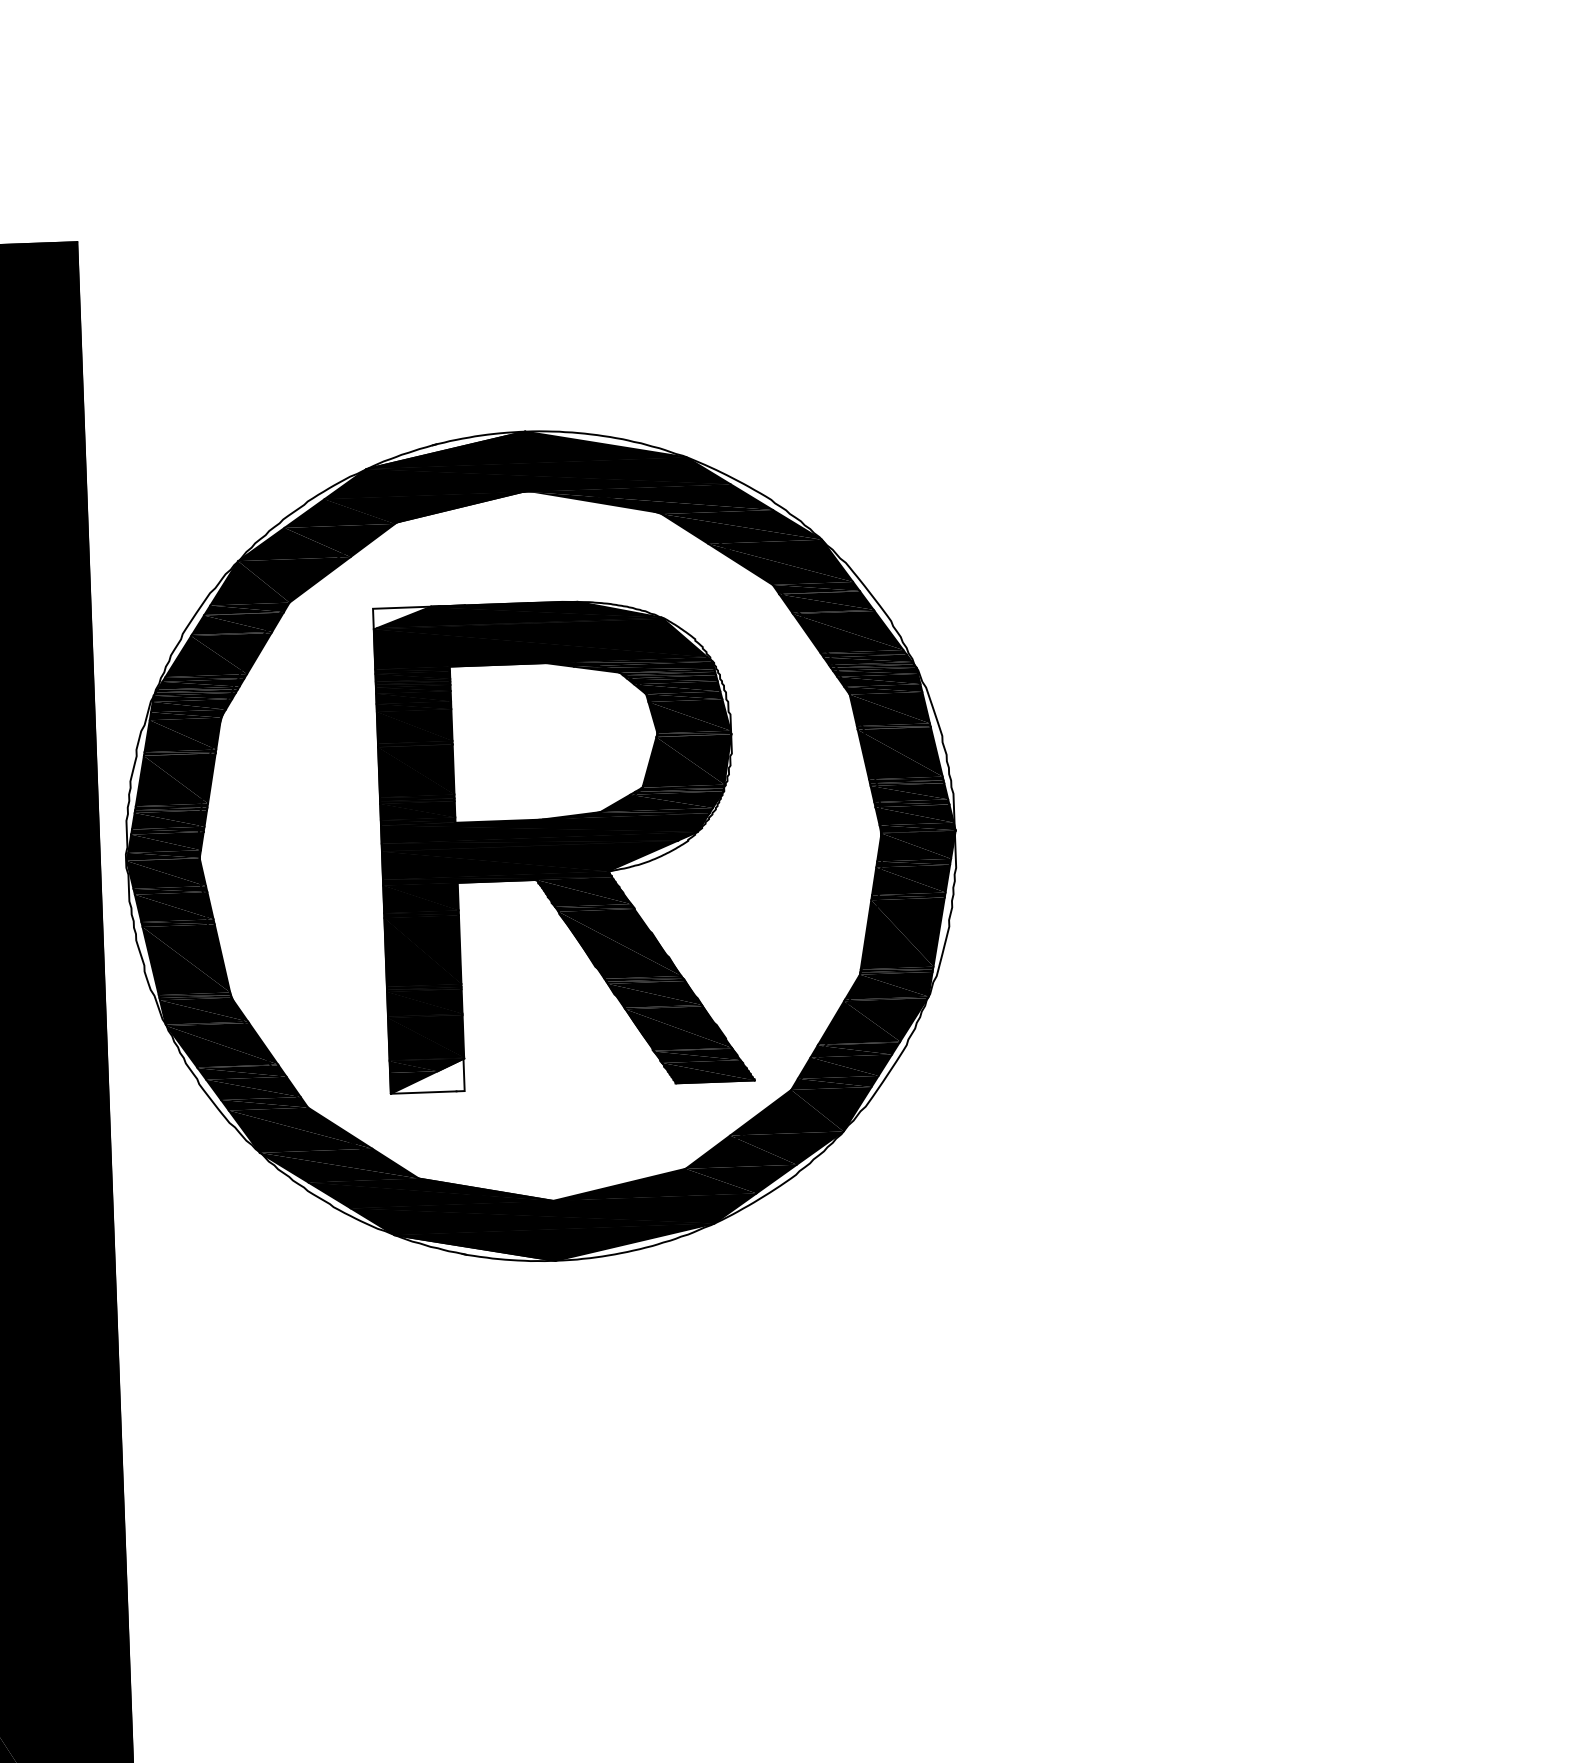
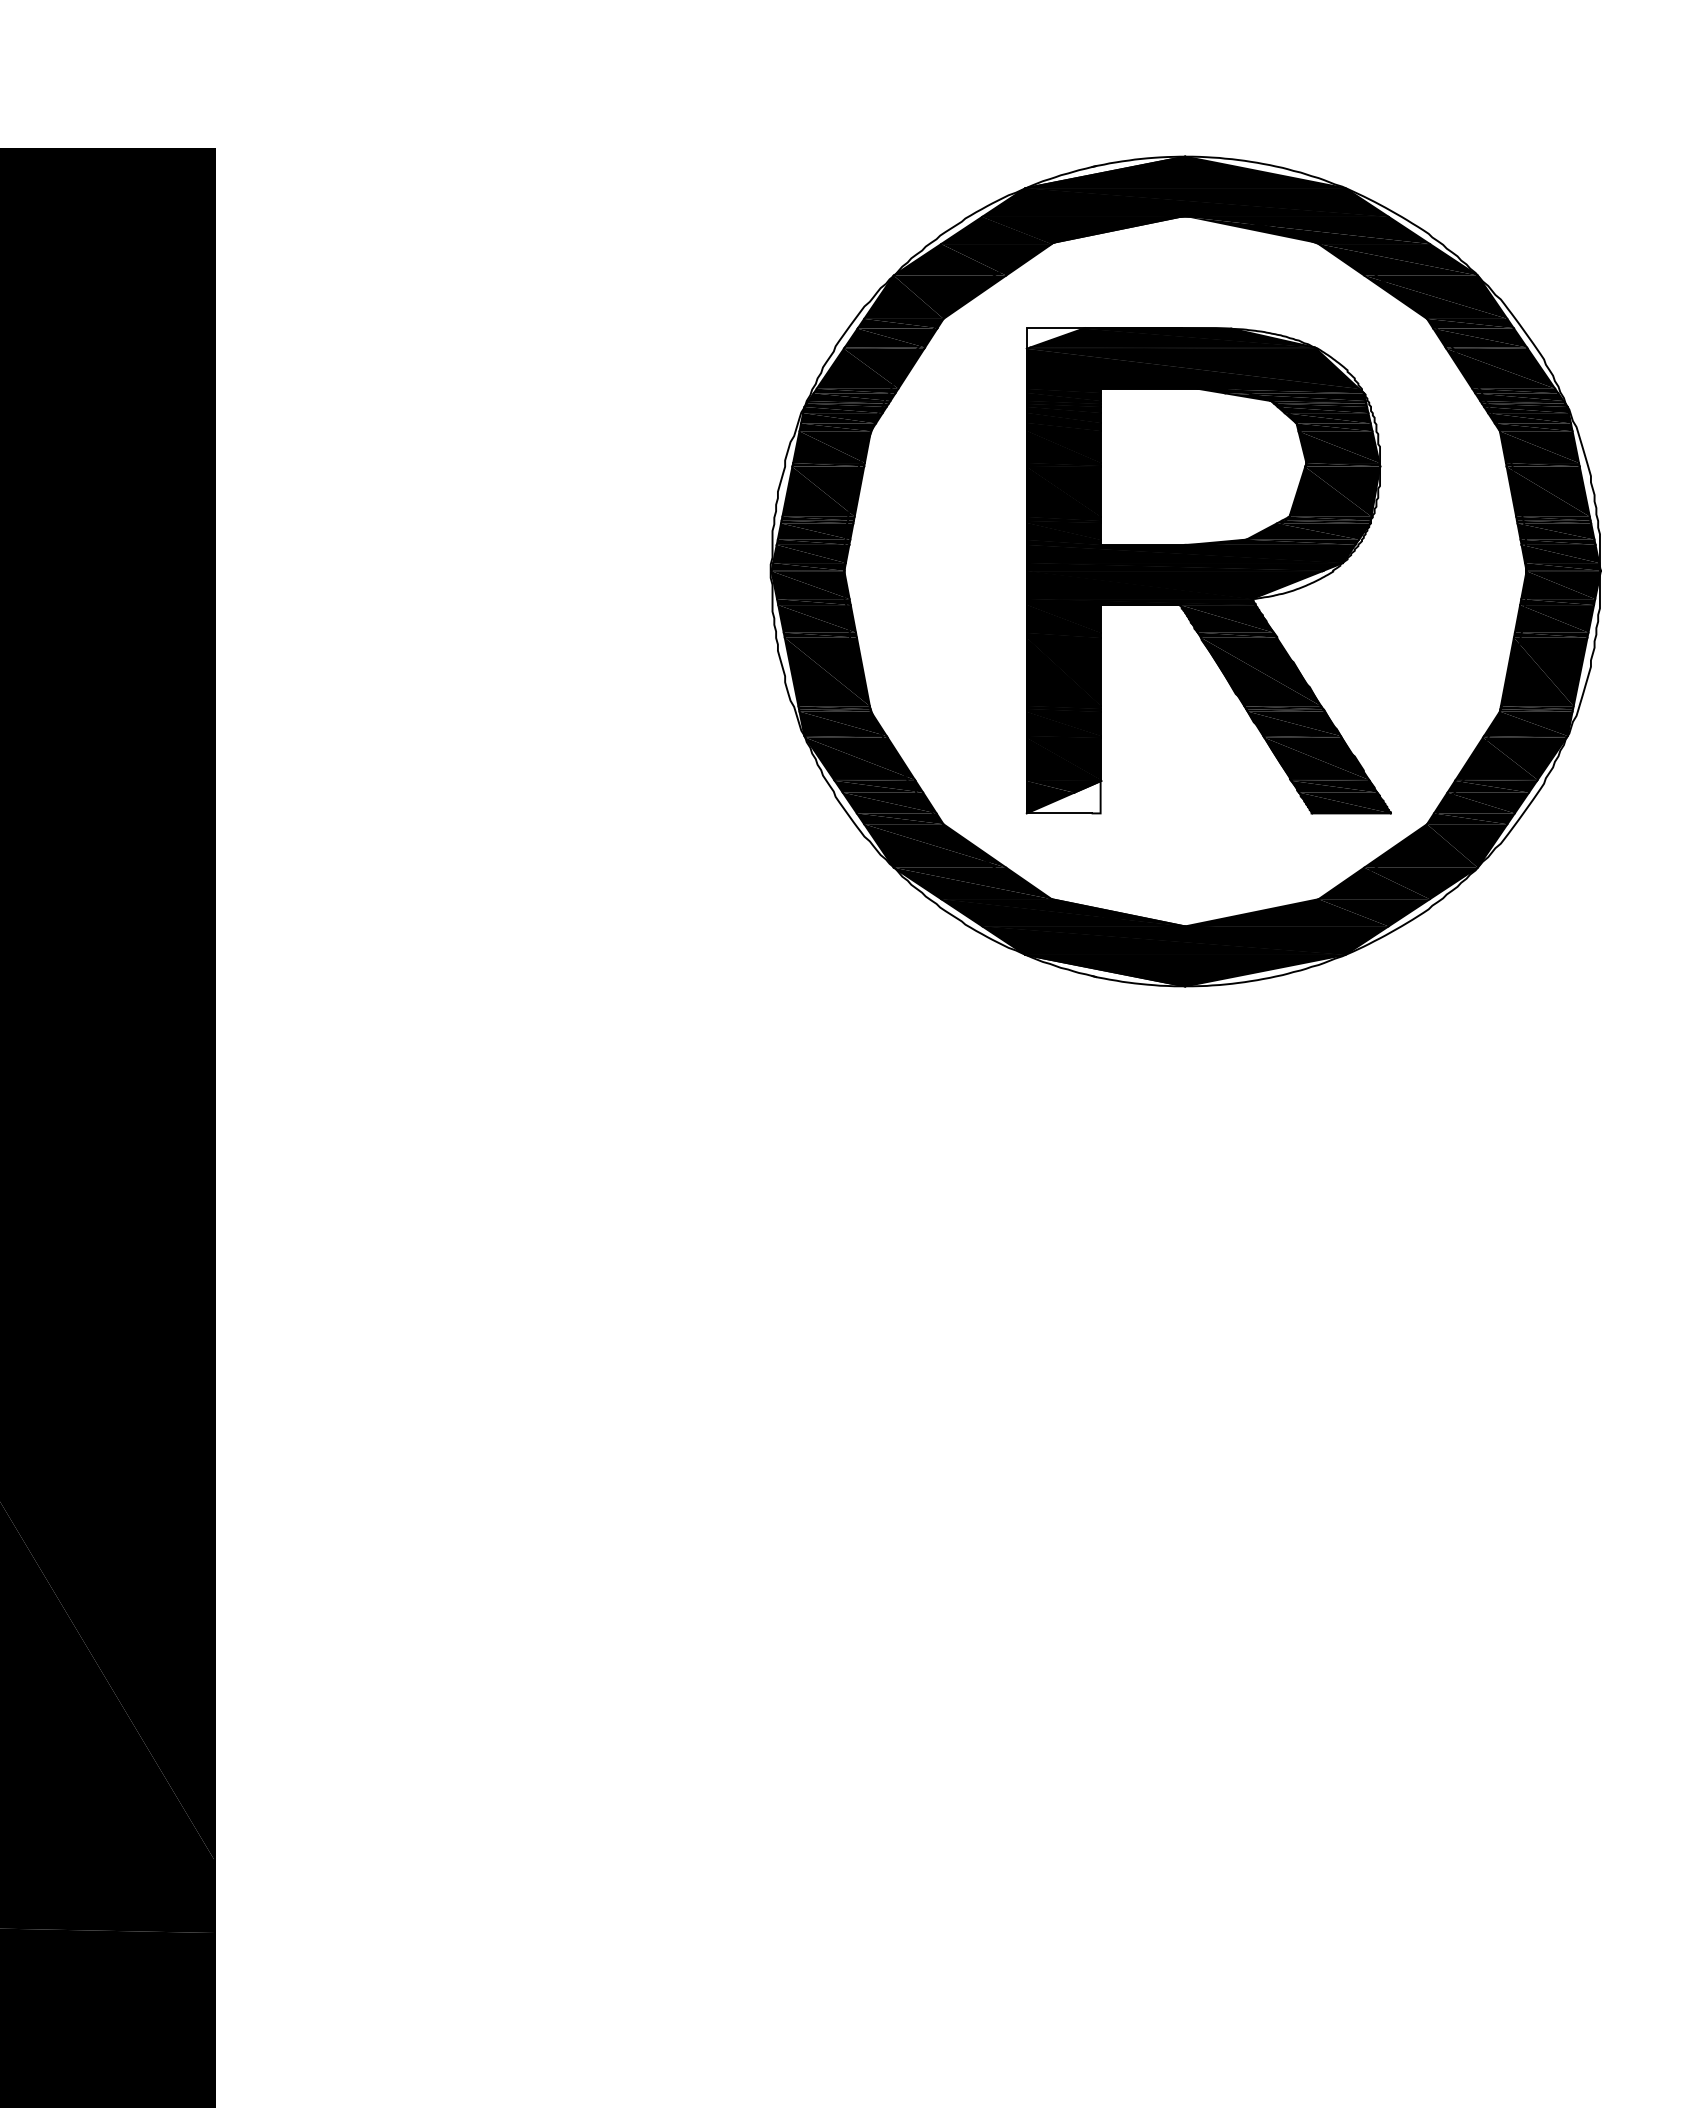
part: (540, 846) -> (1185, 571), moved

